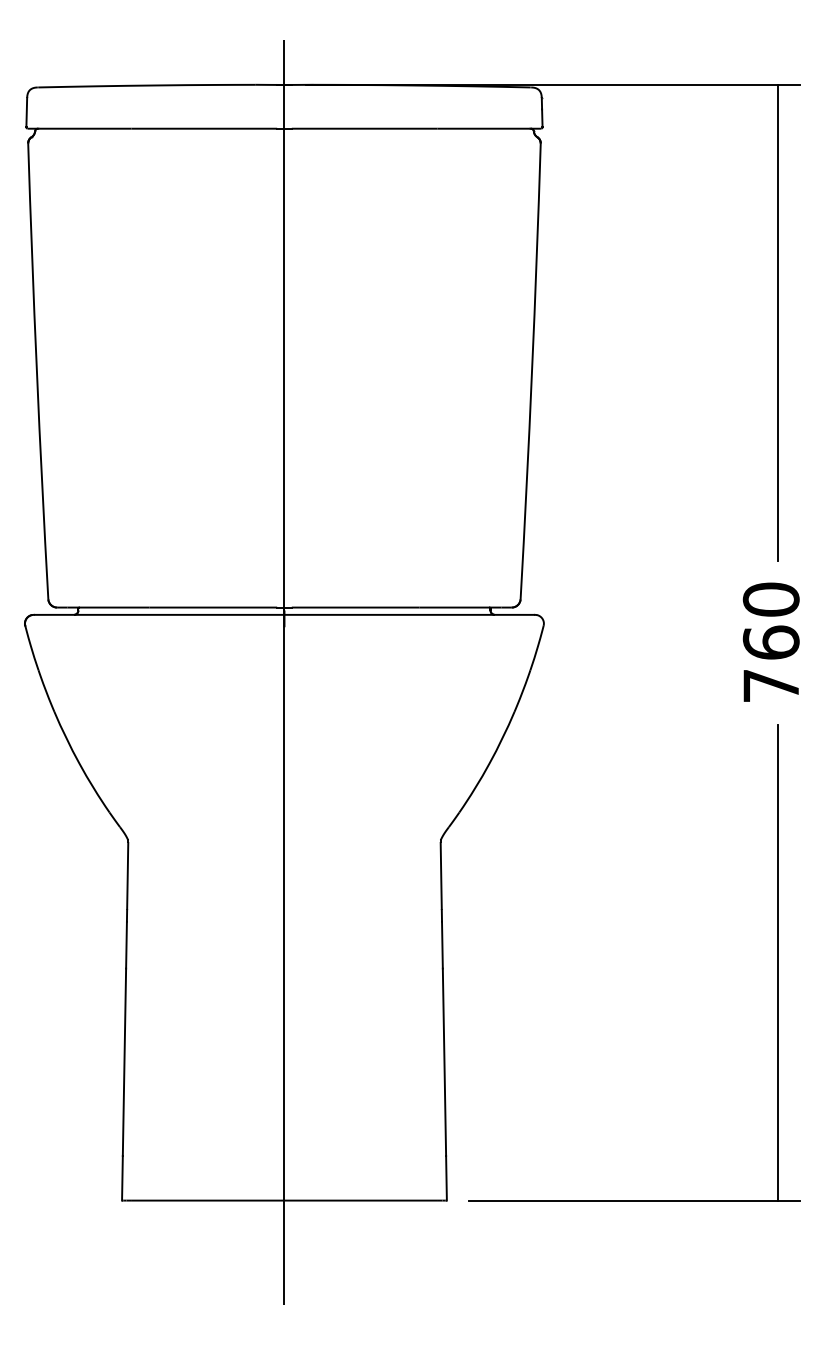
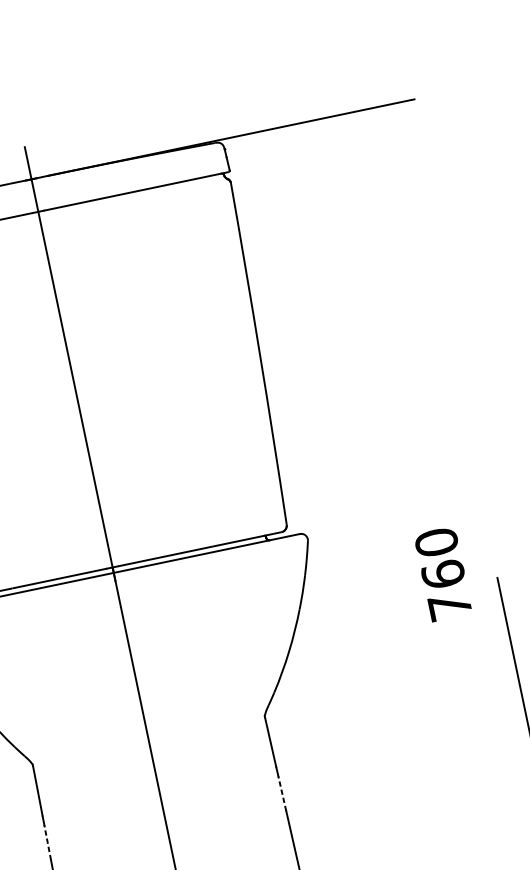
line: (778, 322) -> (435, 279), removed
text: (770, 641) -> (442, 573), moved
line: (126, 944) -> (47, 842), solid -> dashed
line: (442, 944) -> (282, 793), solid -> dashed

